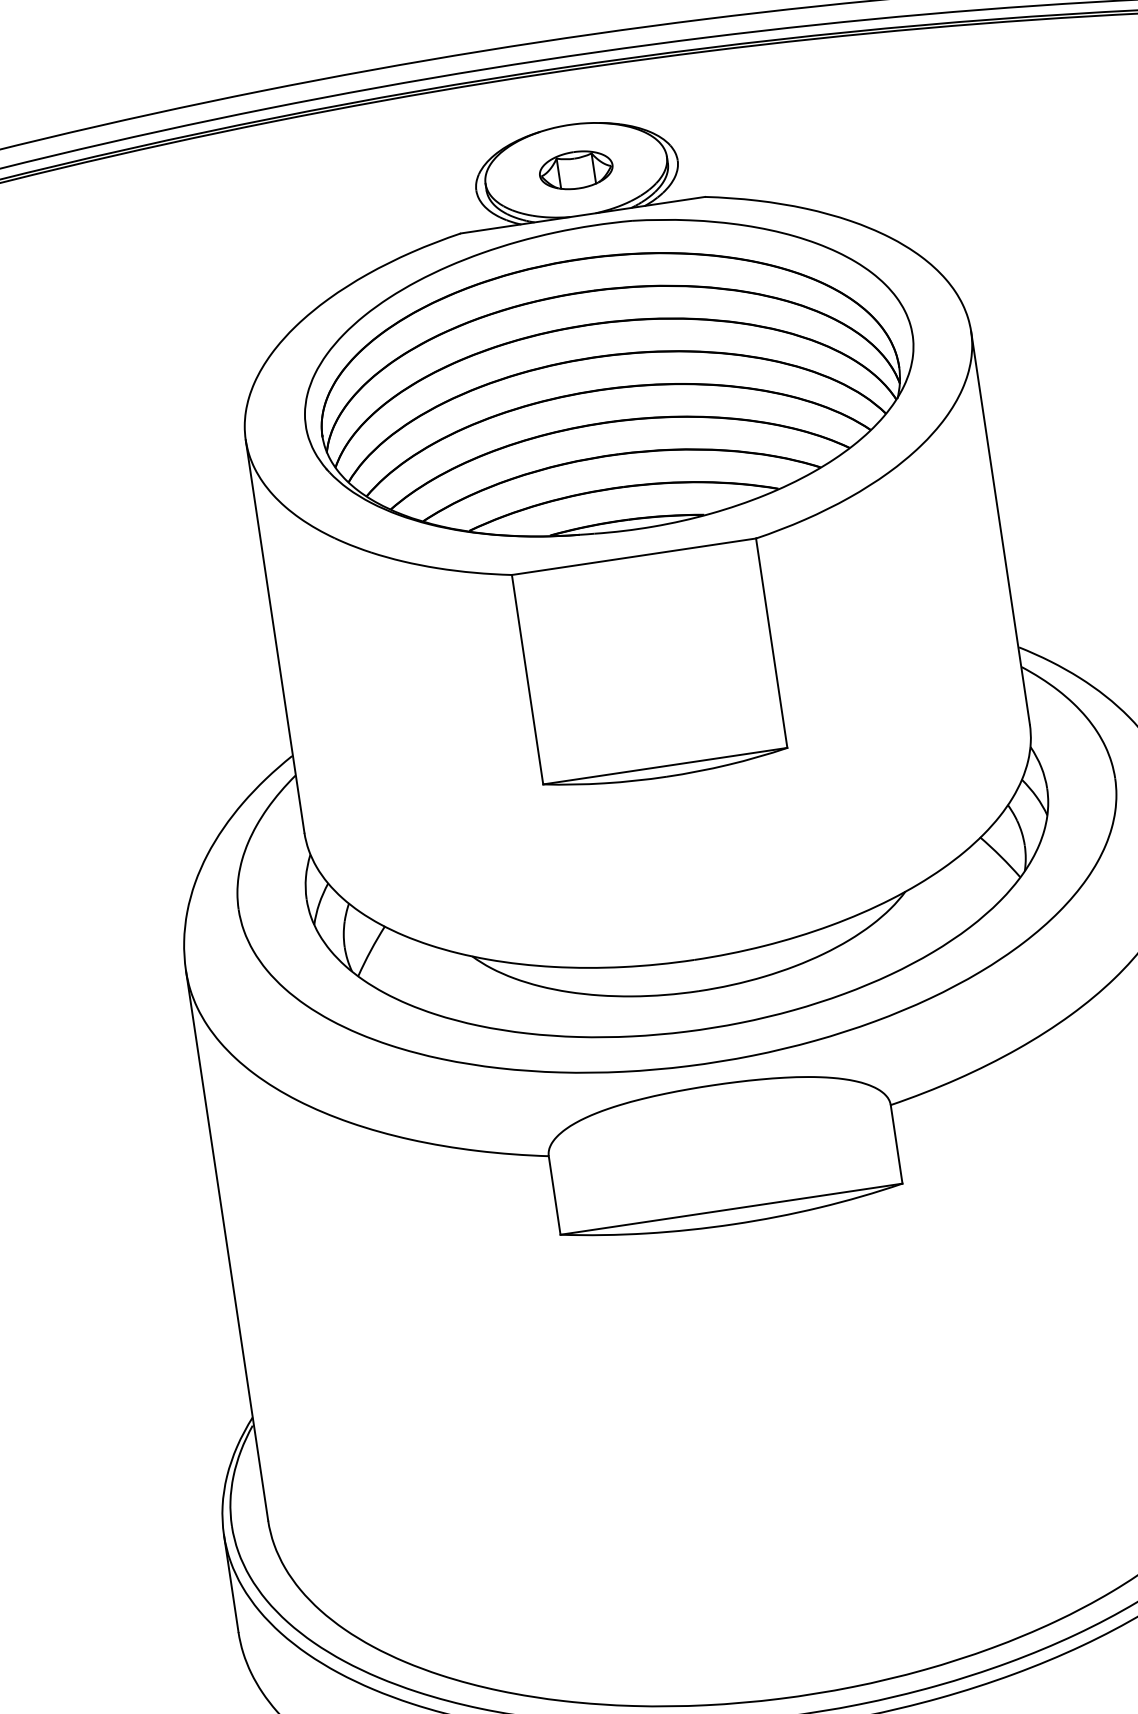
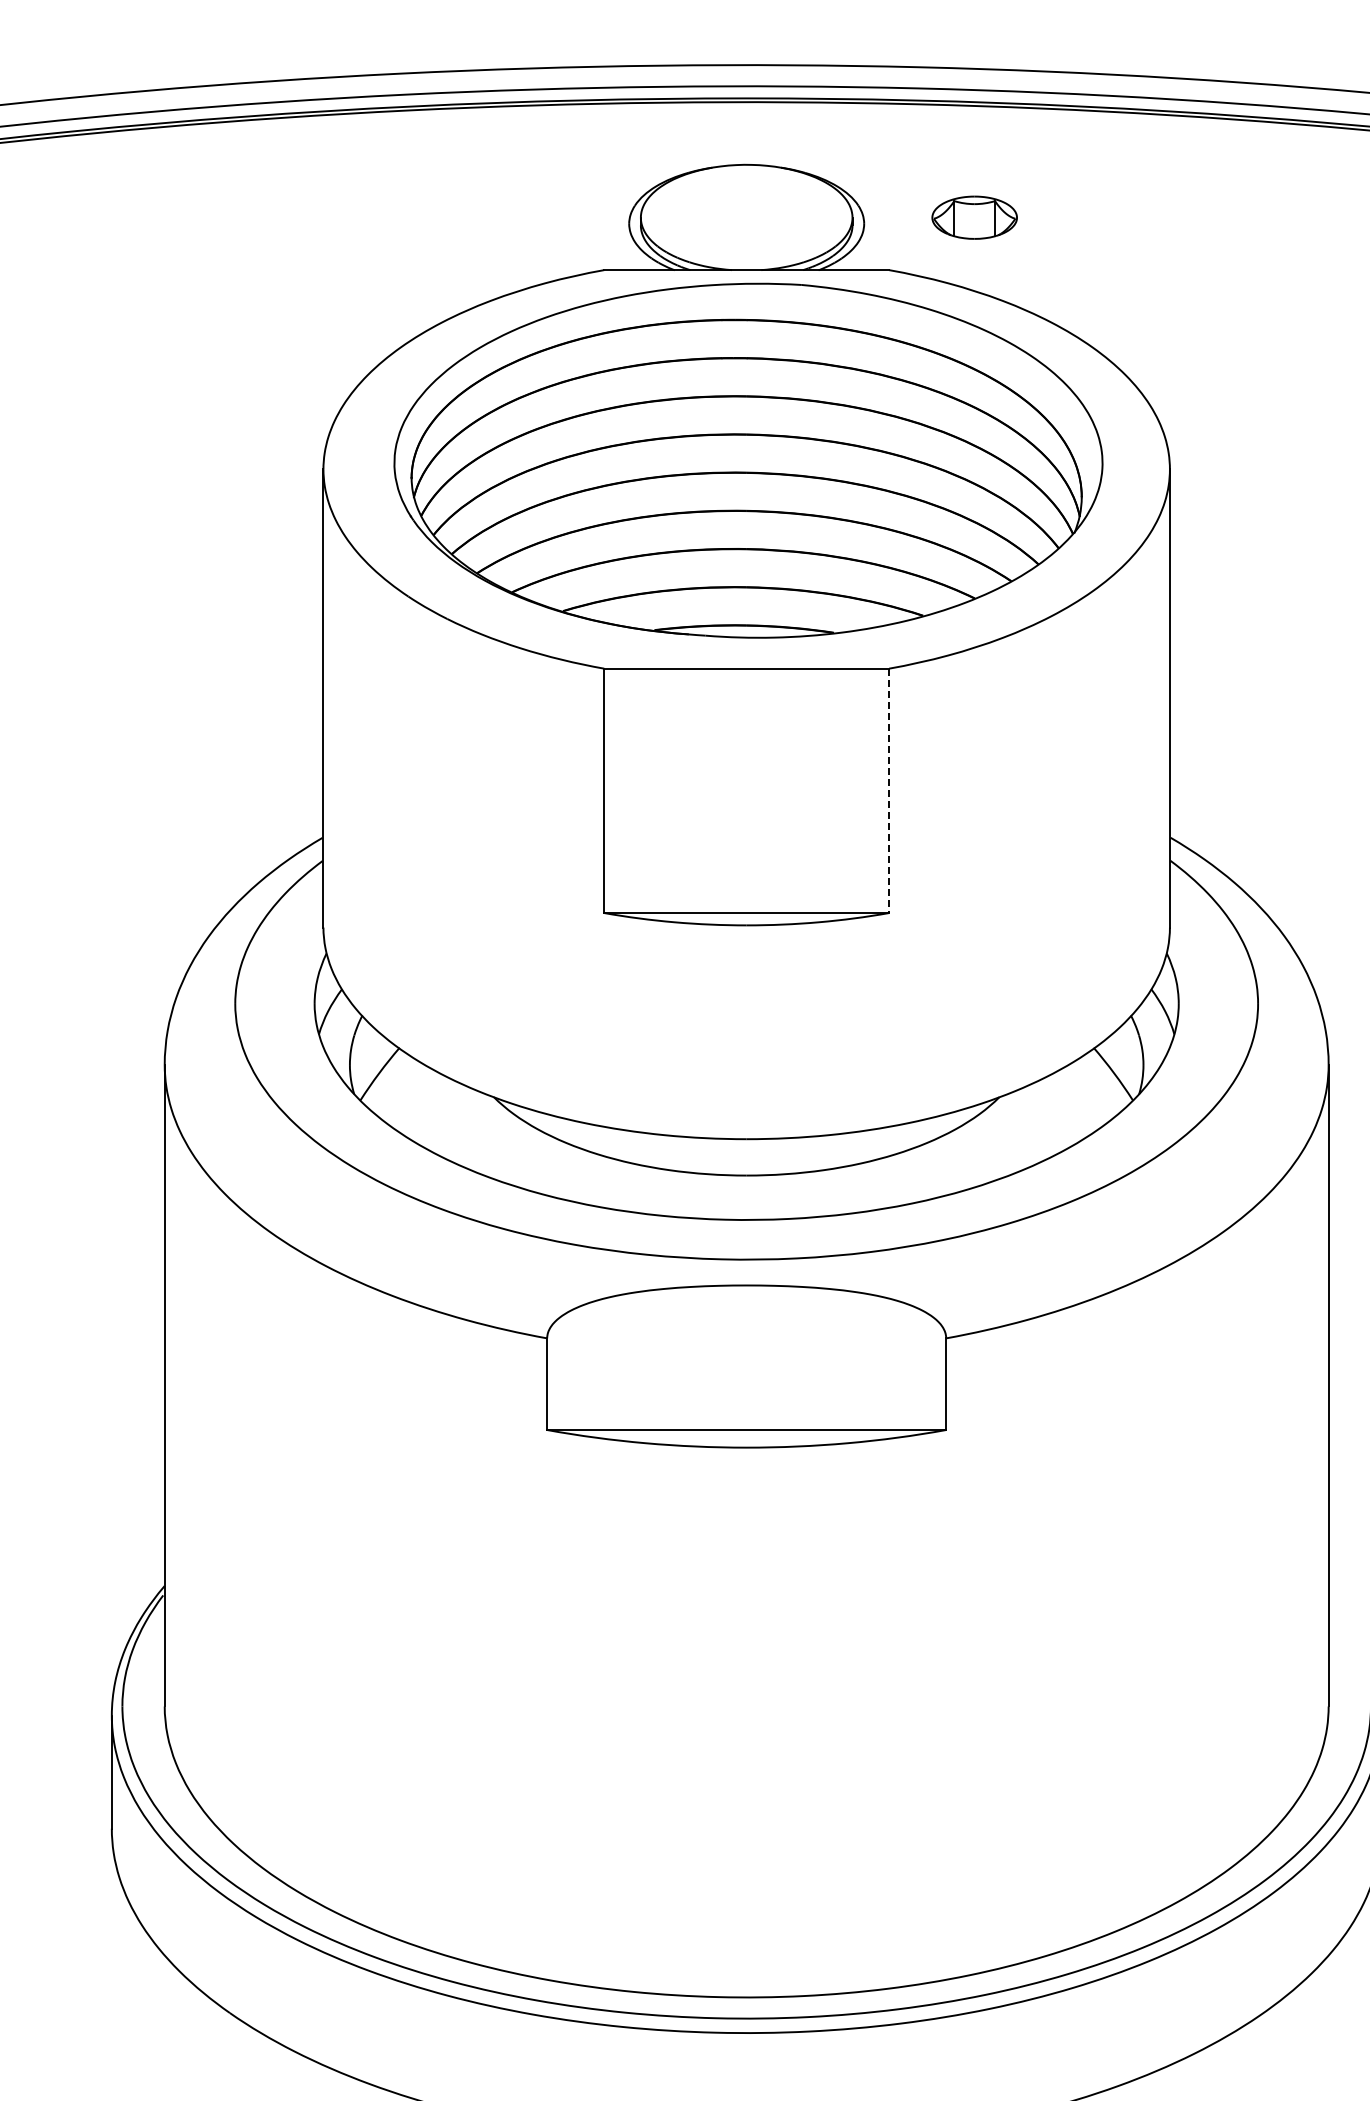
part: (576, 170) -> (974, 217), moved
line: (772, 643) -> (889, 791), solid -> dashed

